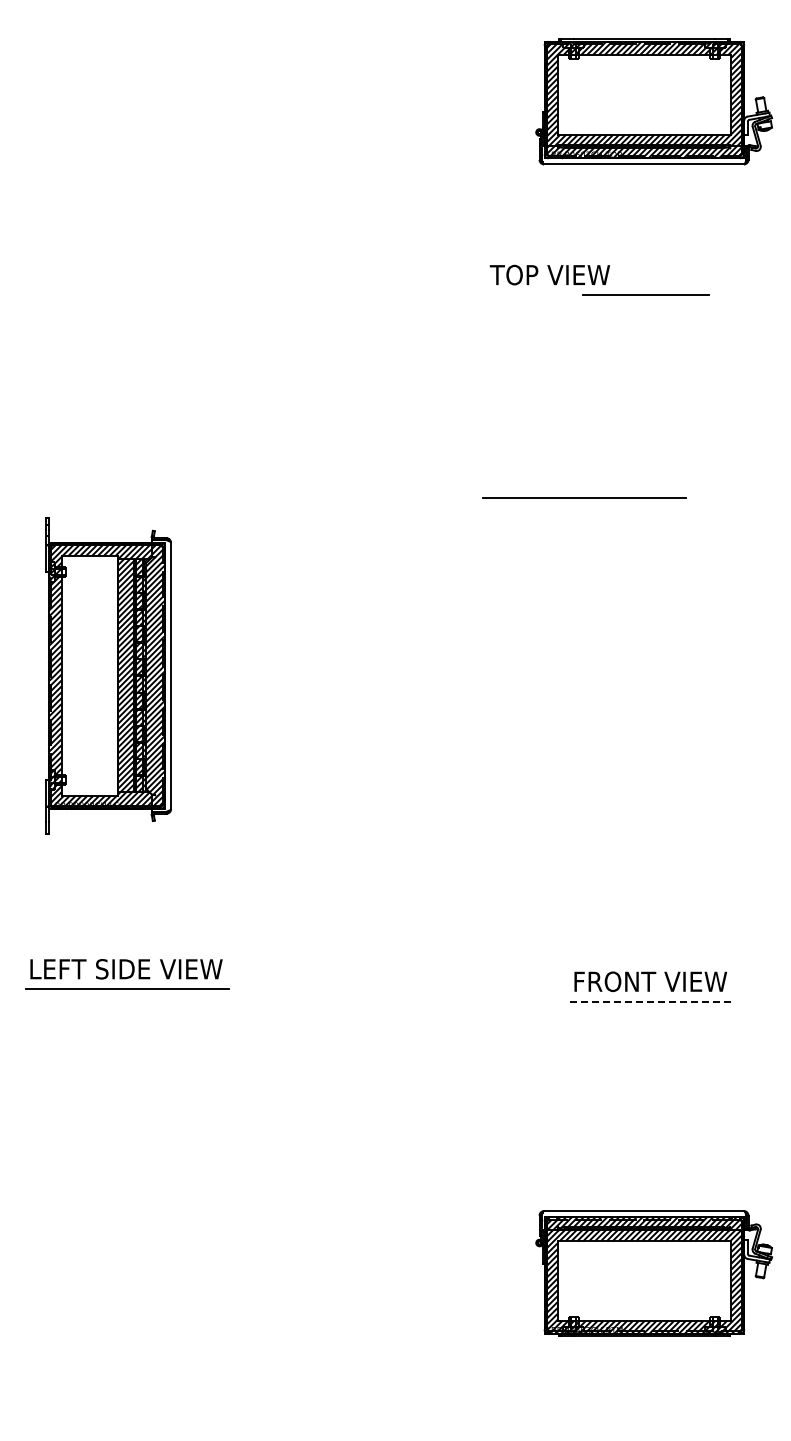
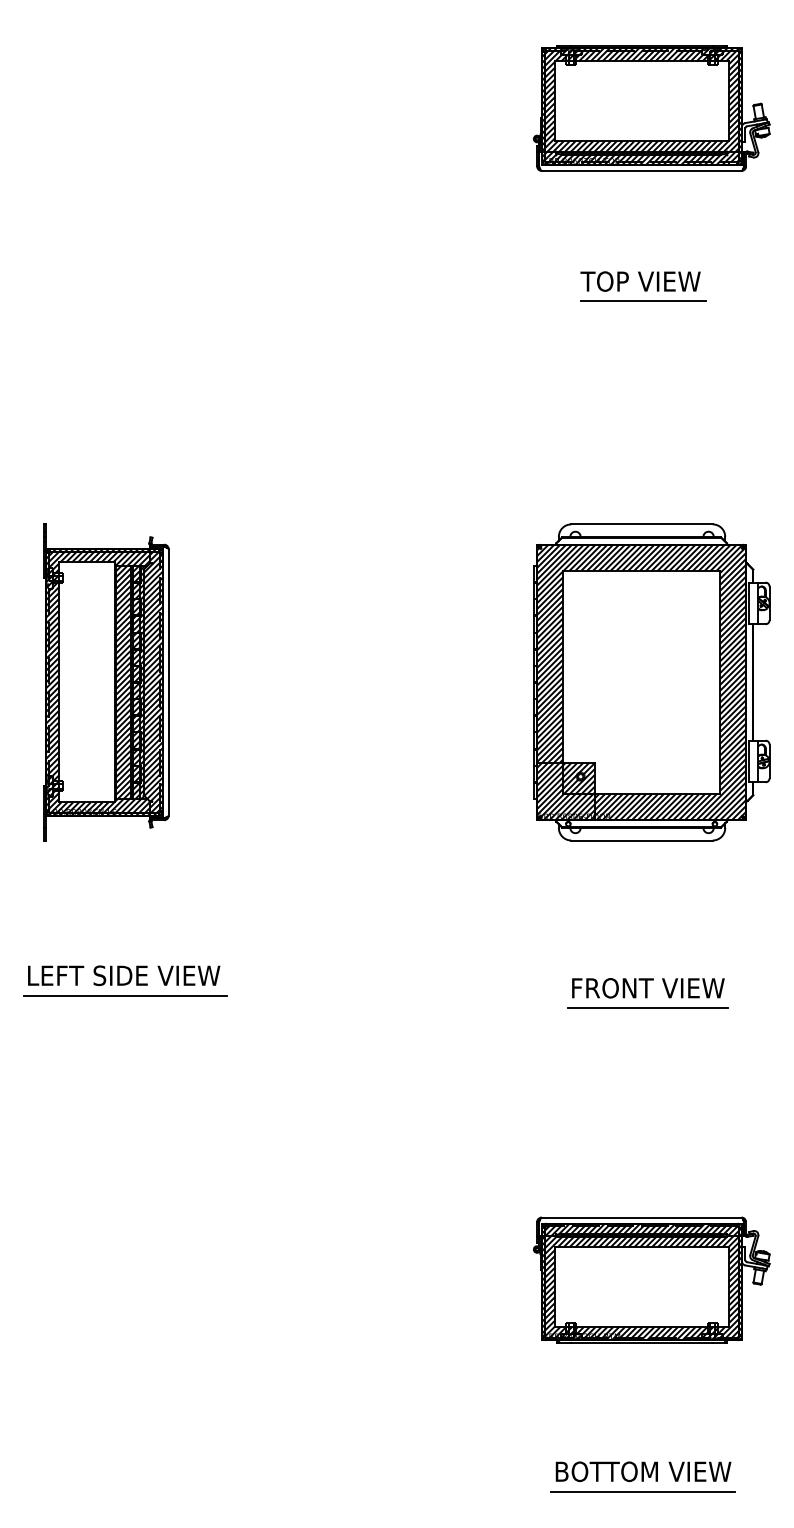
text: (549, 275) -> (640, 281), moved
line: (584, 498) -> (582, 504), removed
part: (653, 676) -> (651, 682), added
line: (650, 1002) -> (648, 1008), dashed -> solid

